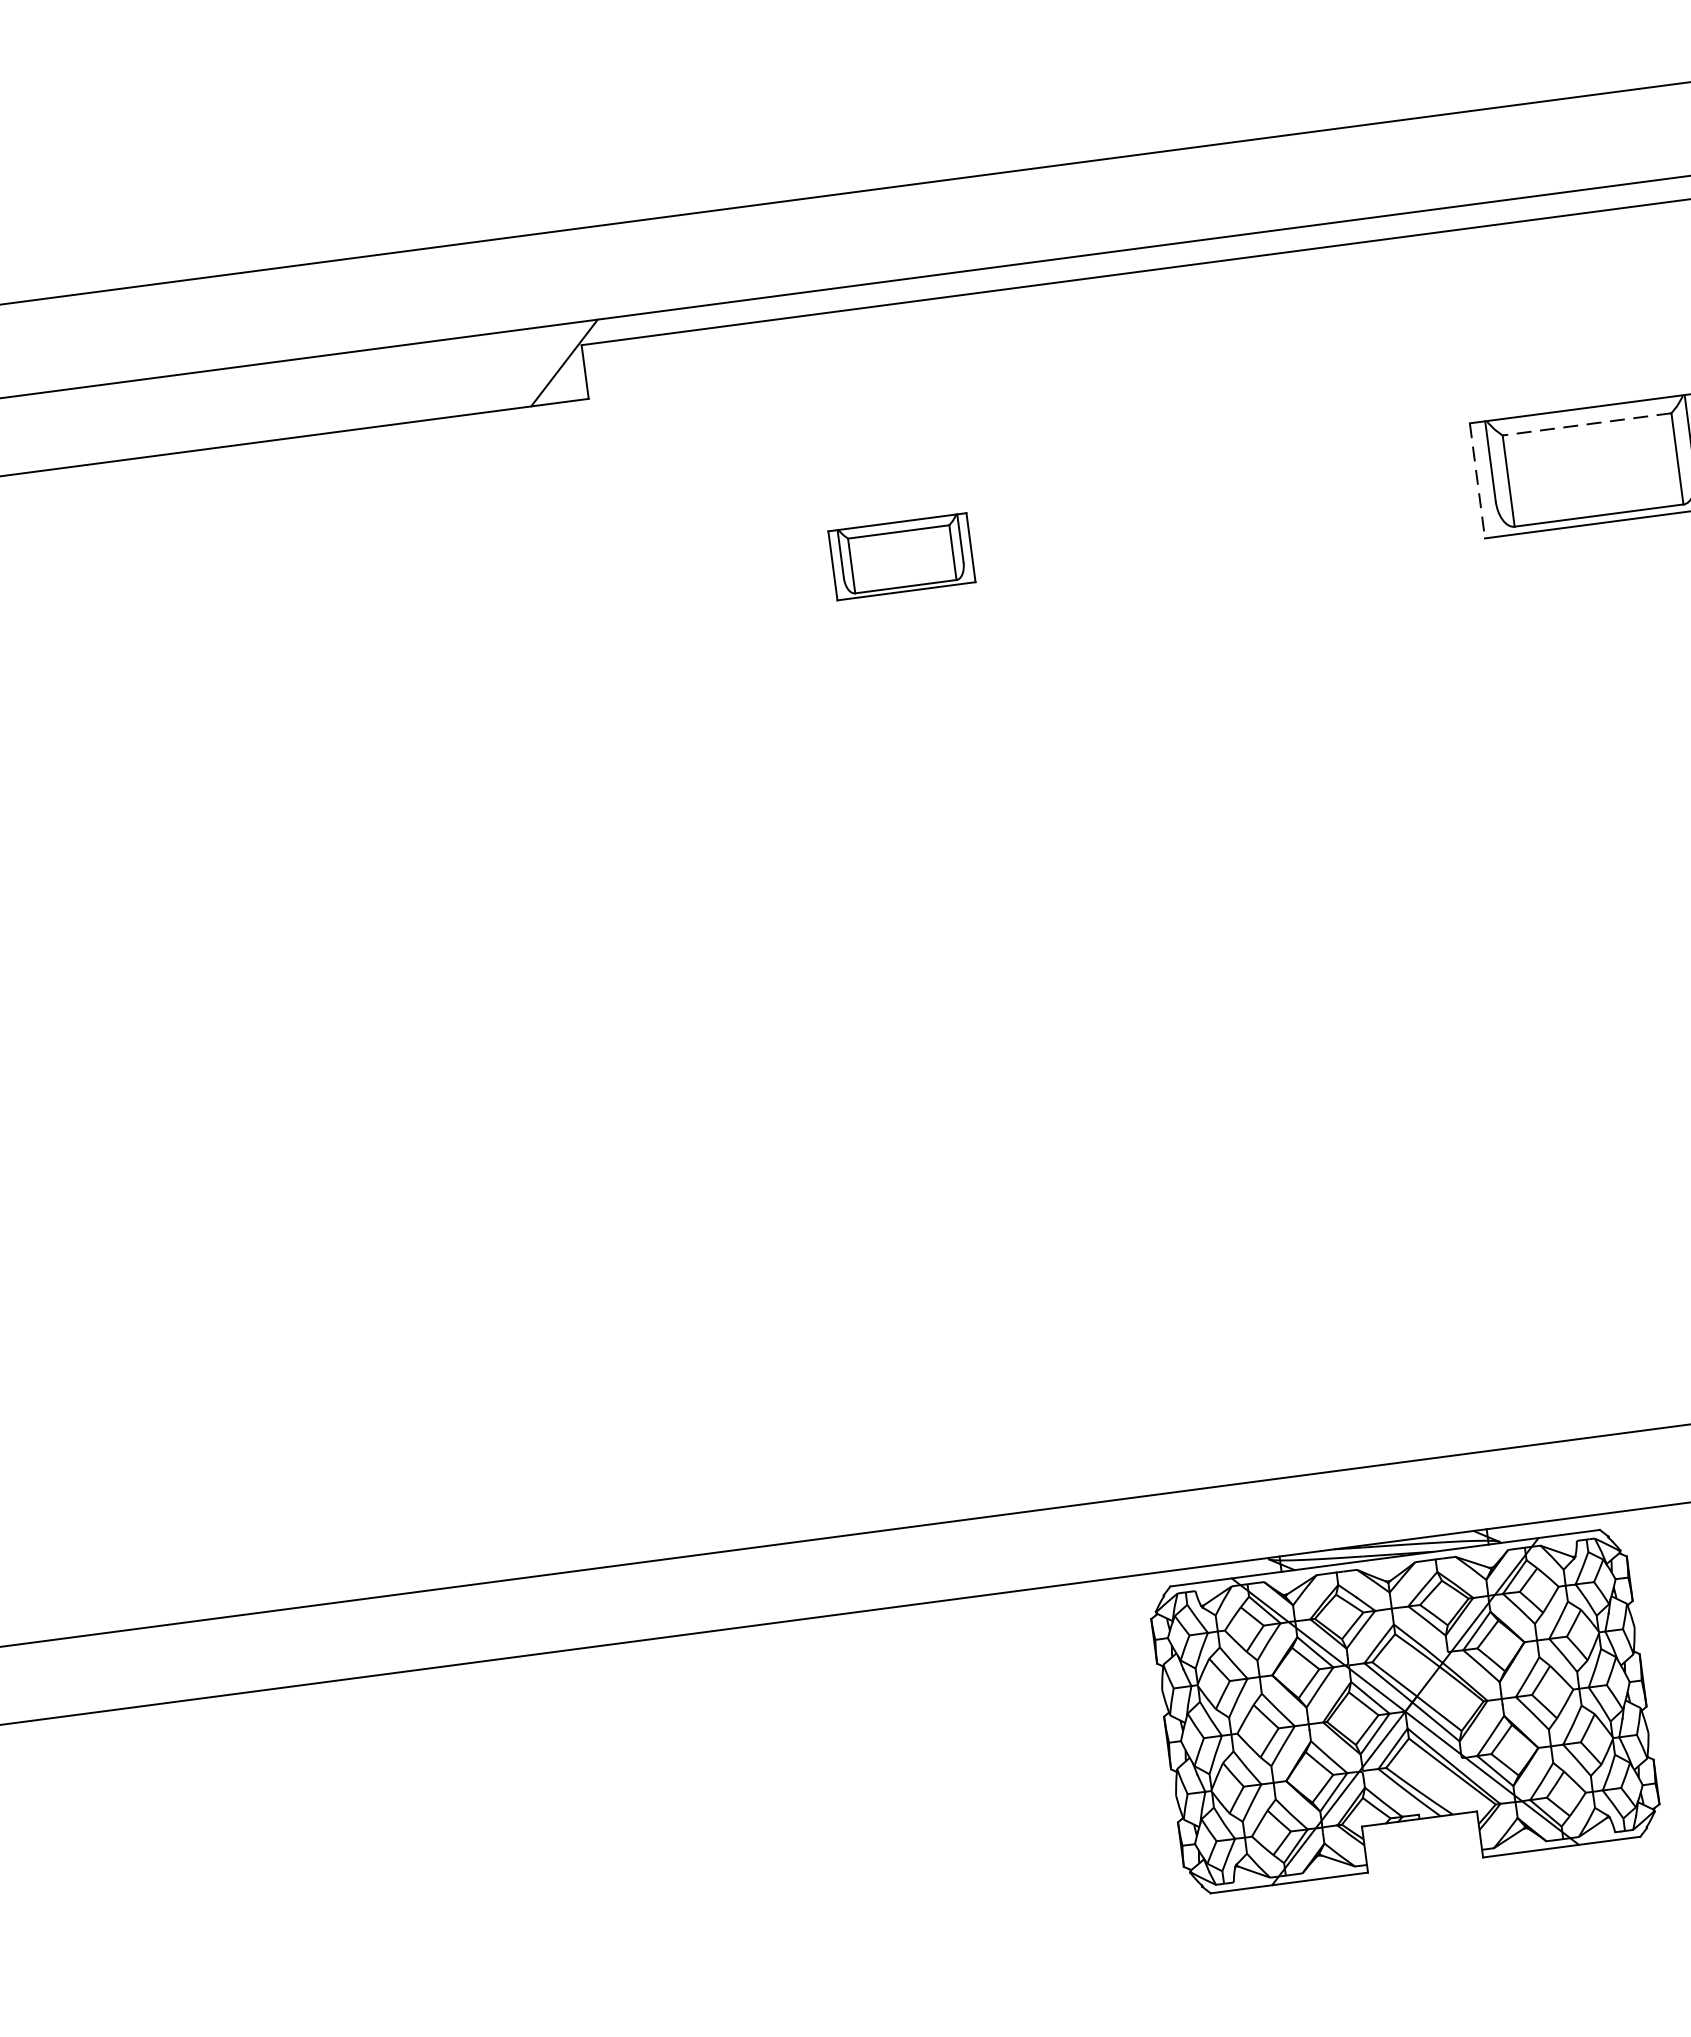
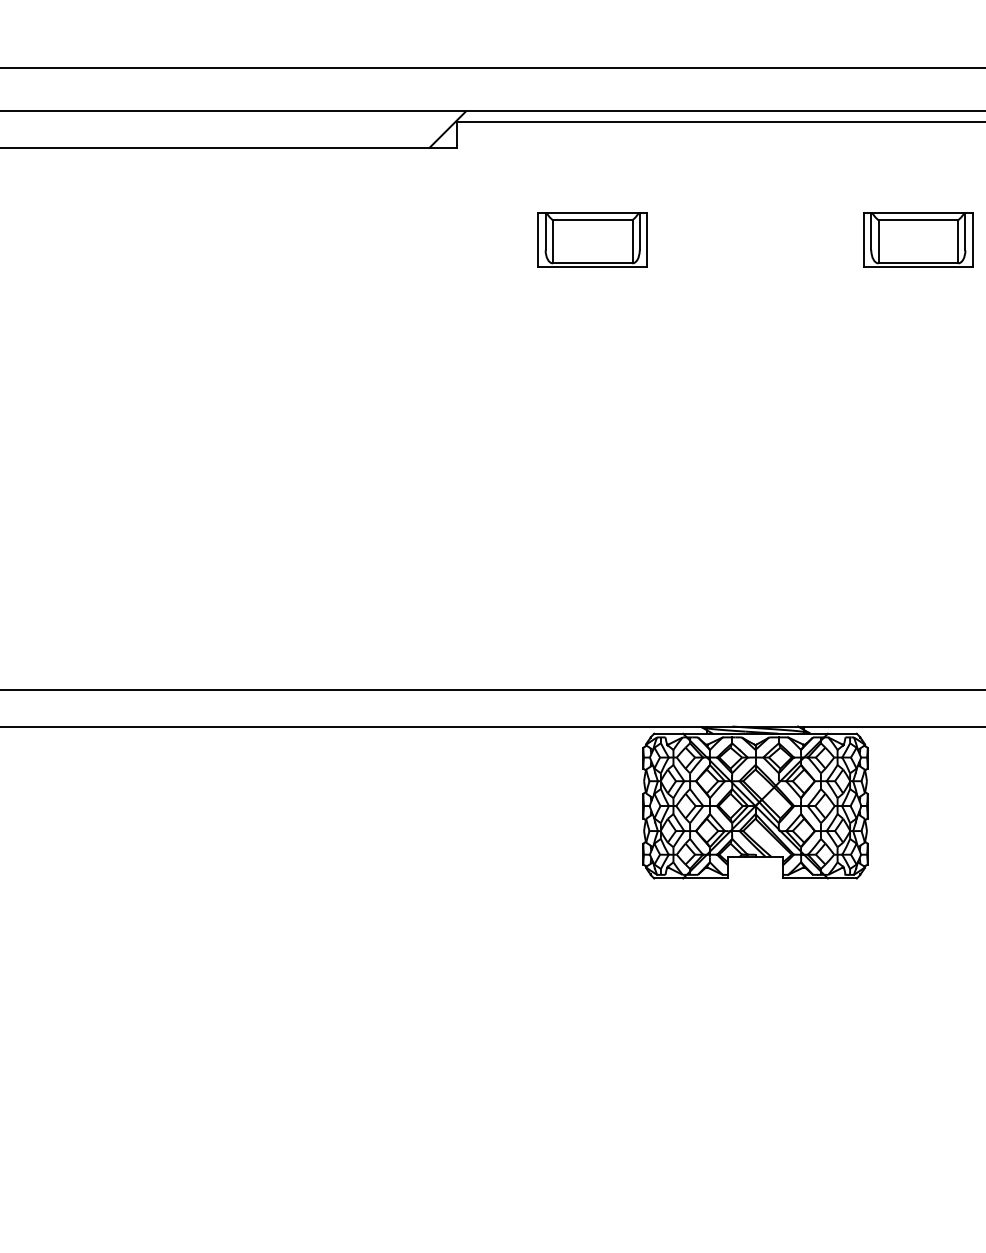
line: (1587, 424) -> (918, 220), dashed -> solid
line: (1478, 482) -> (864, 240), dashed -> solid
part: (901, 555) -> (592, 239), size x1.67

